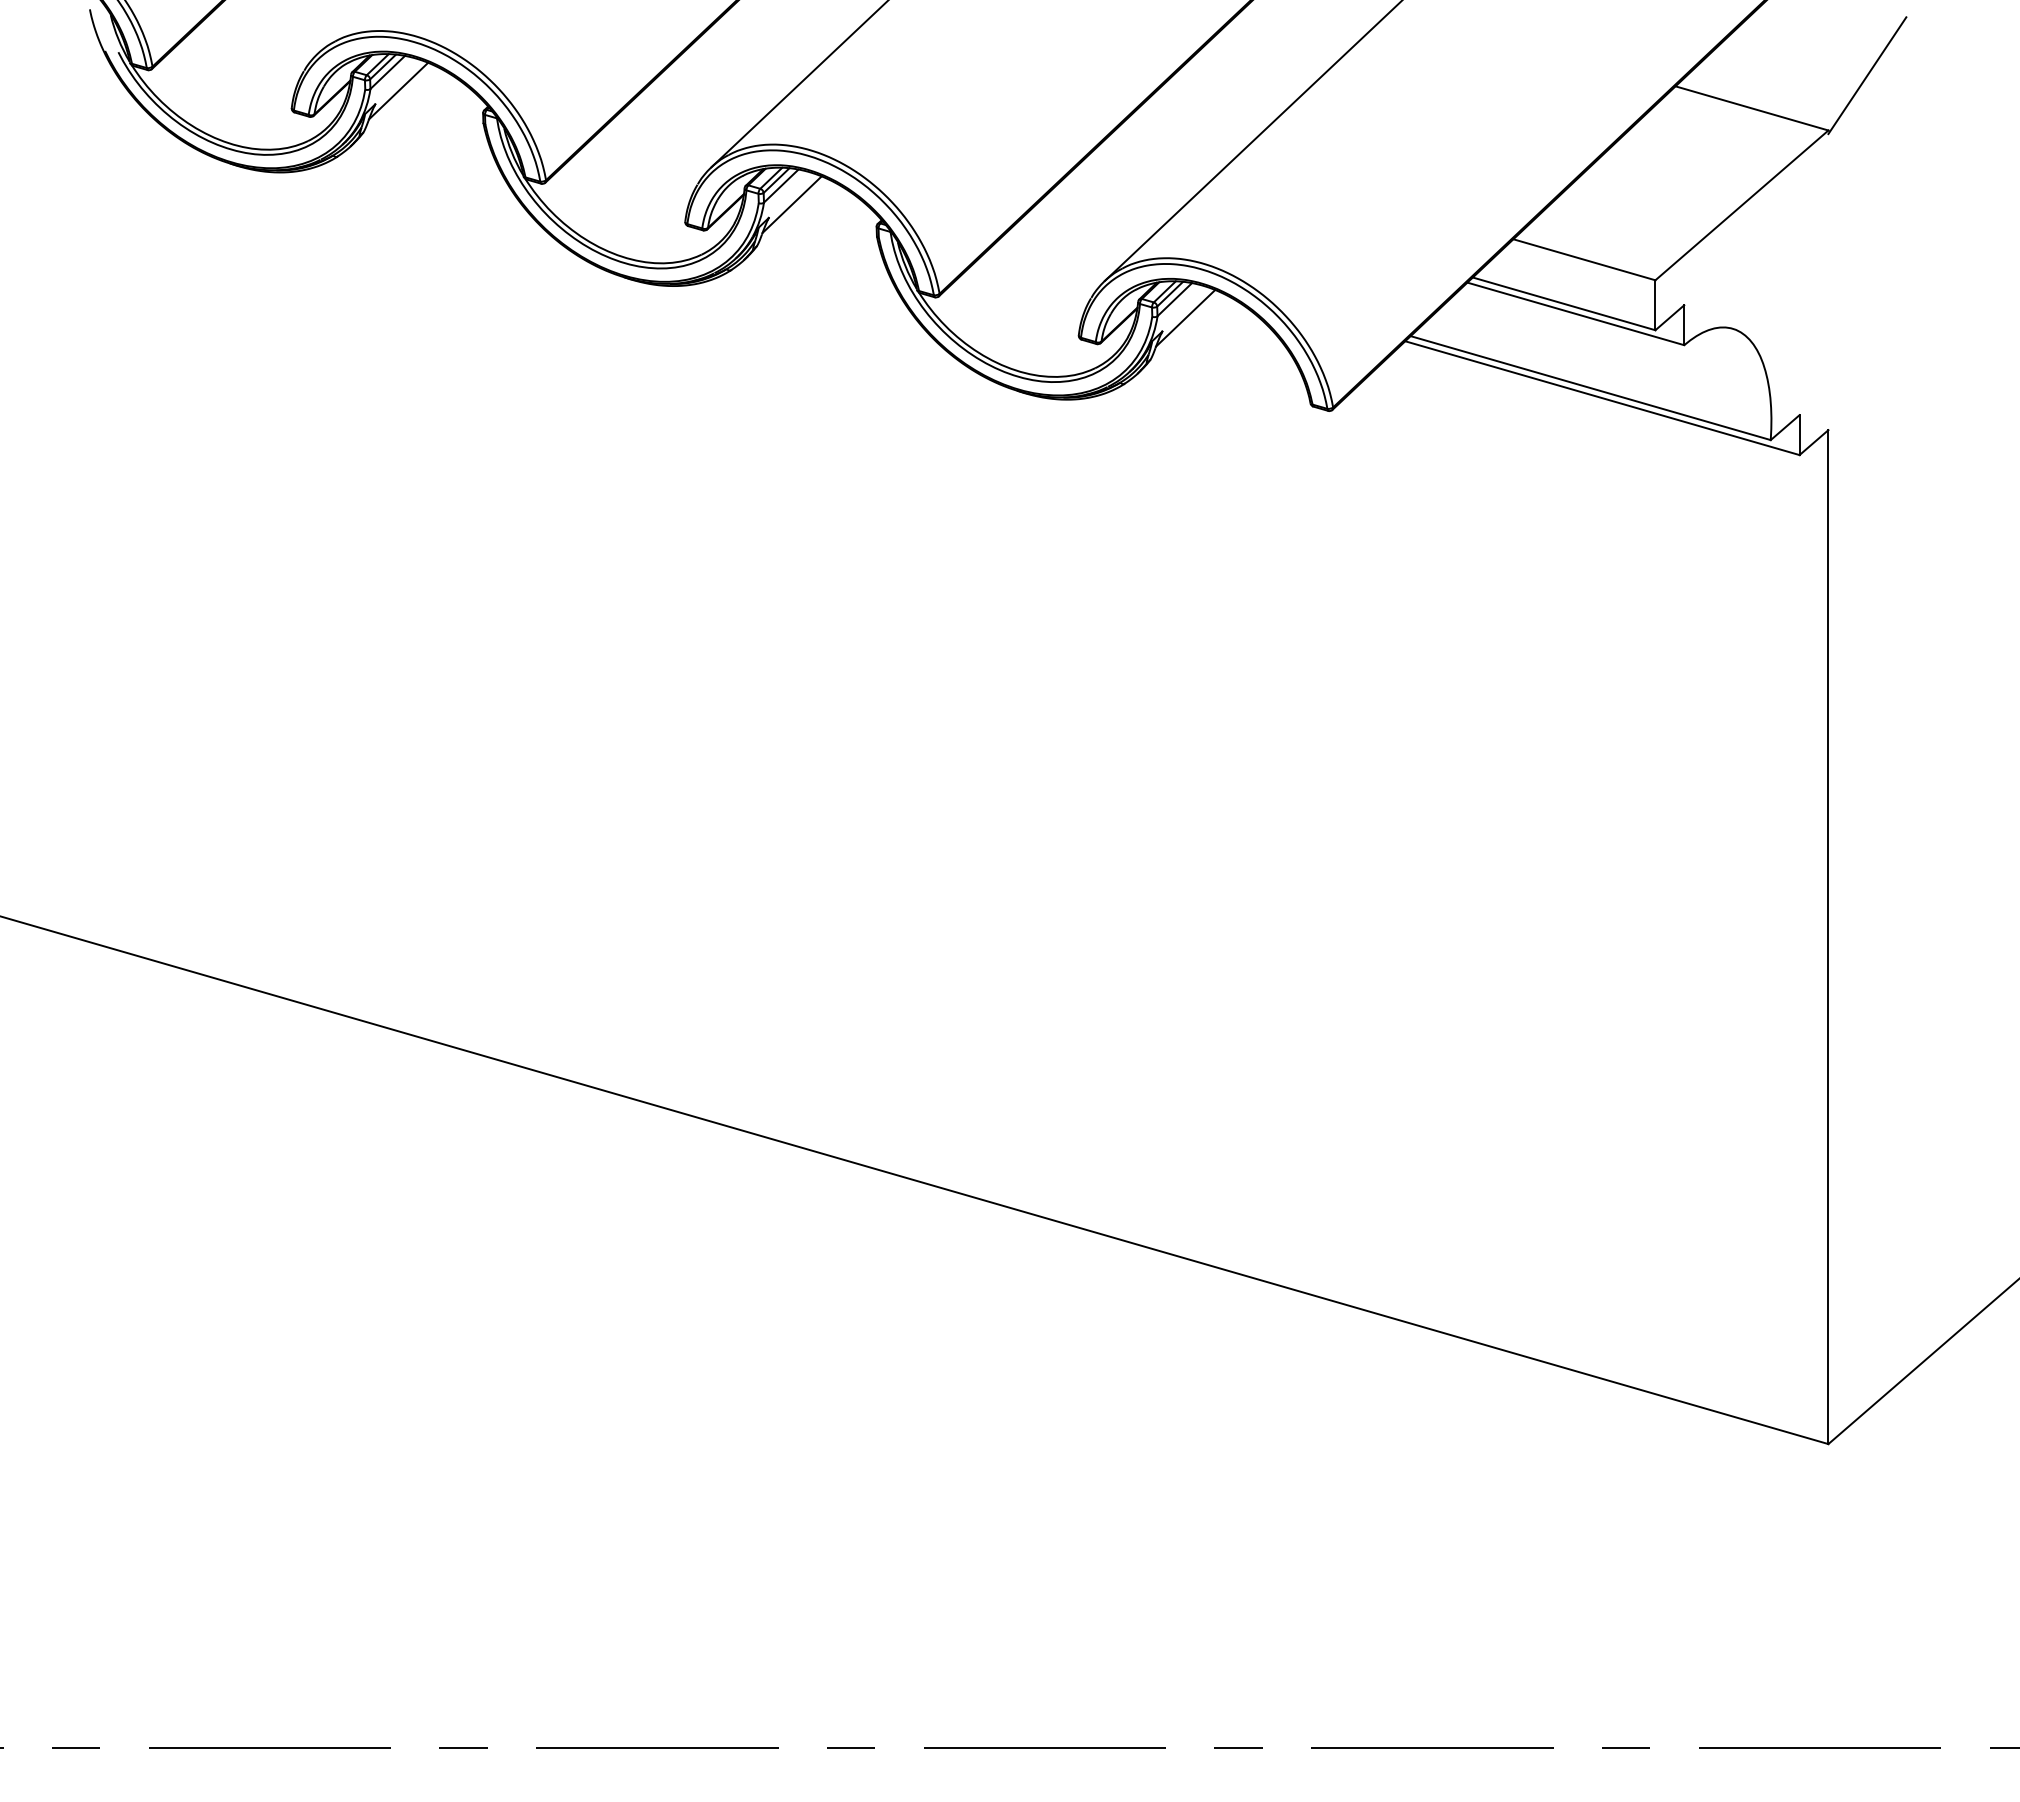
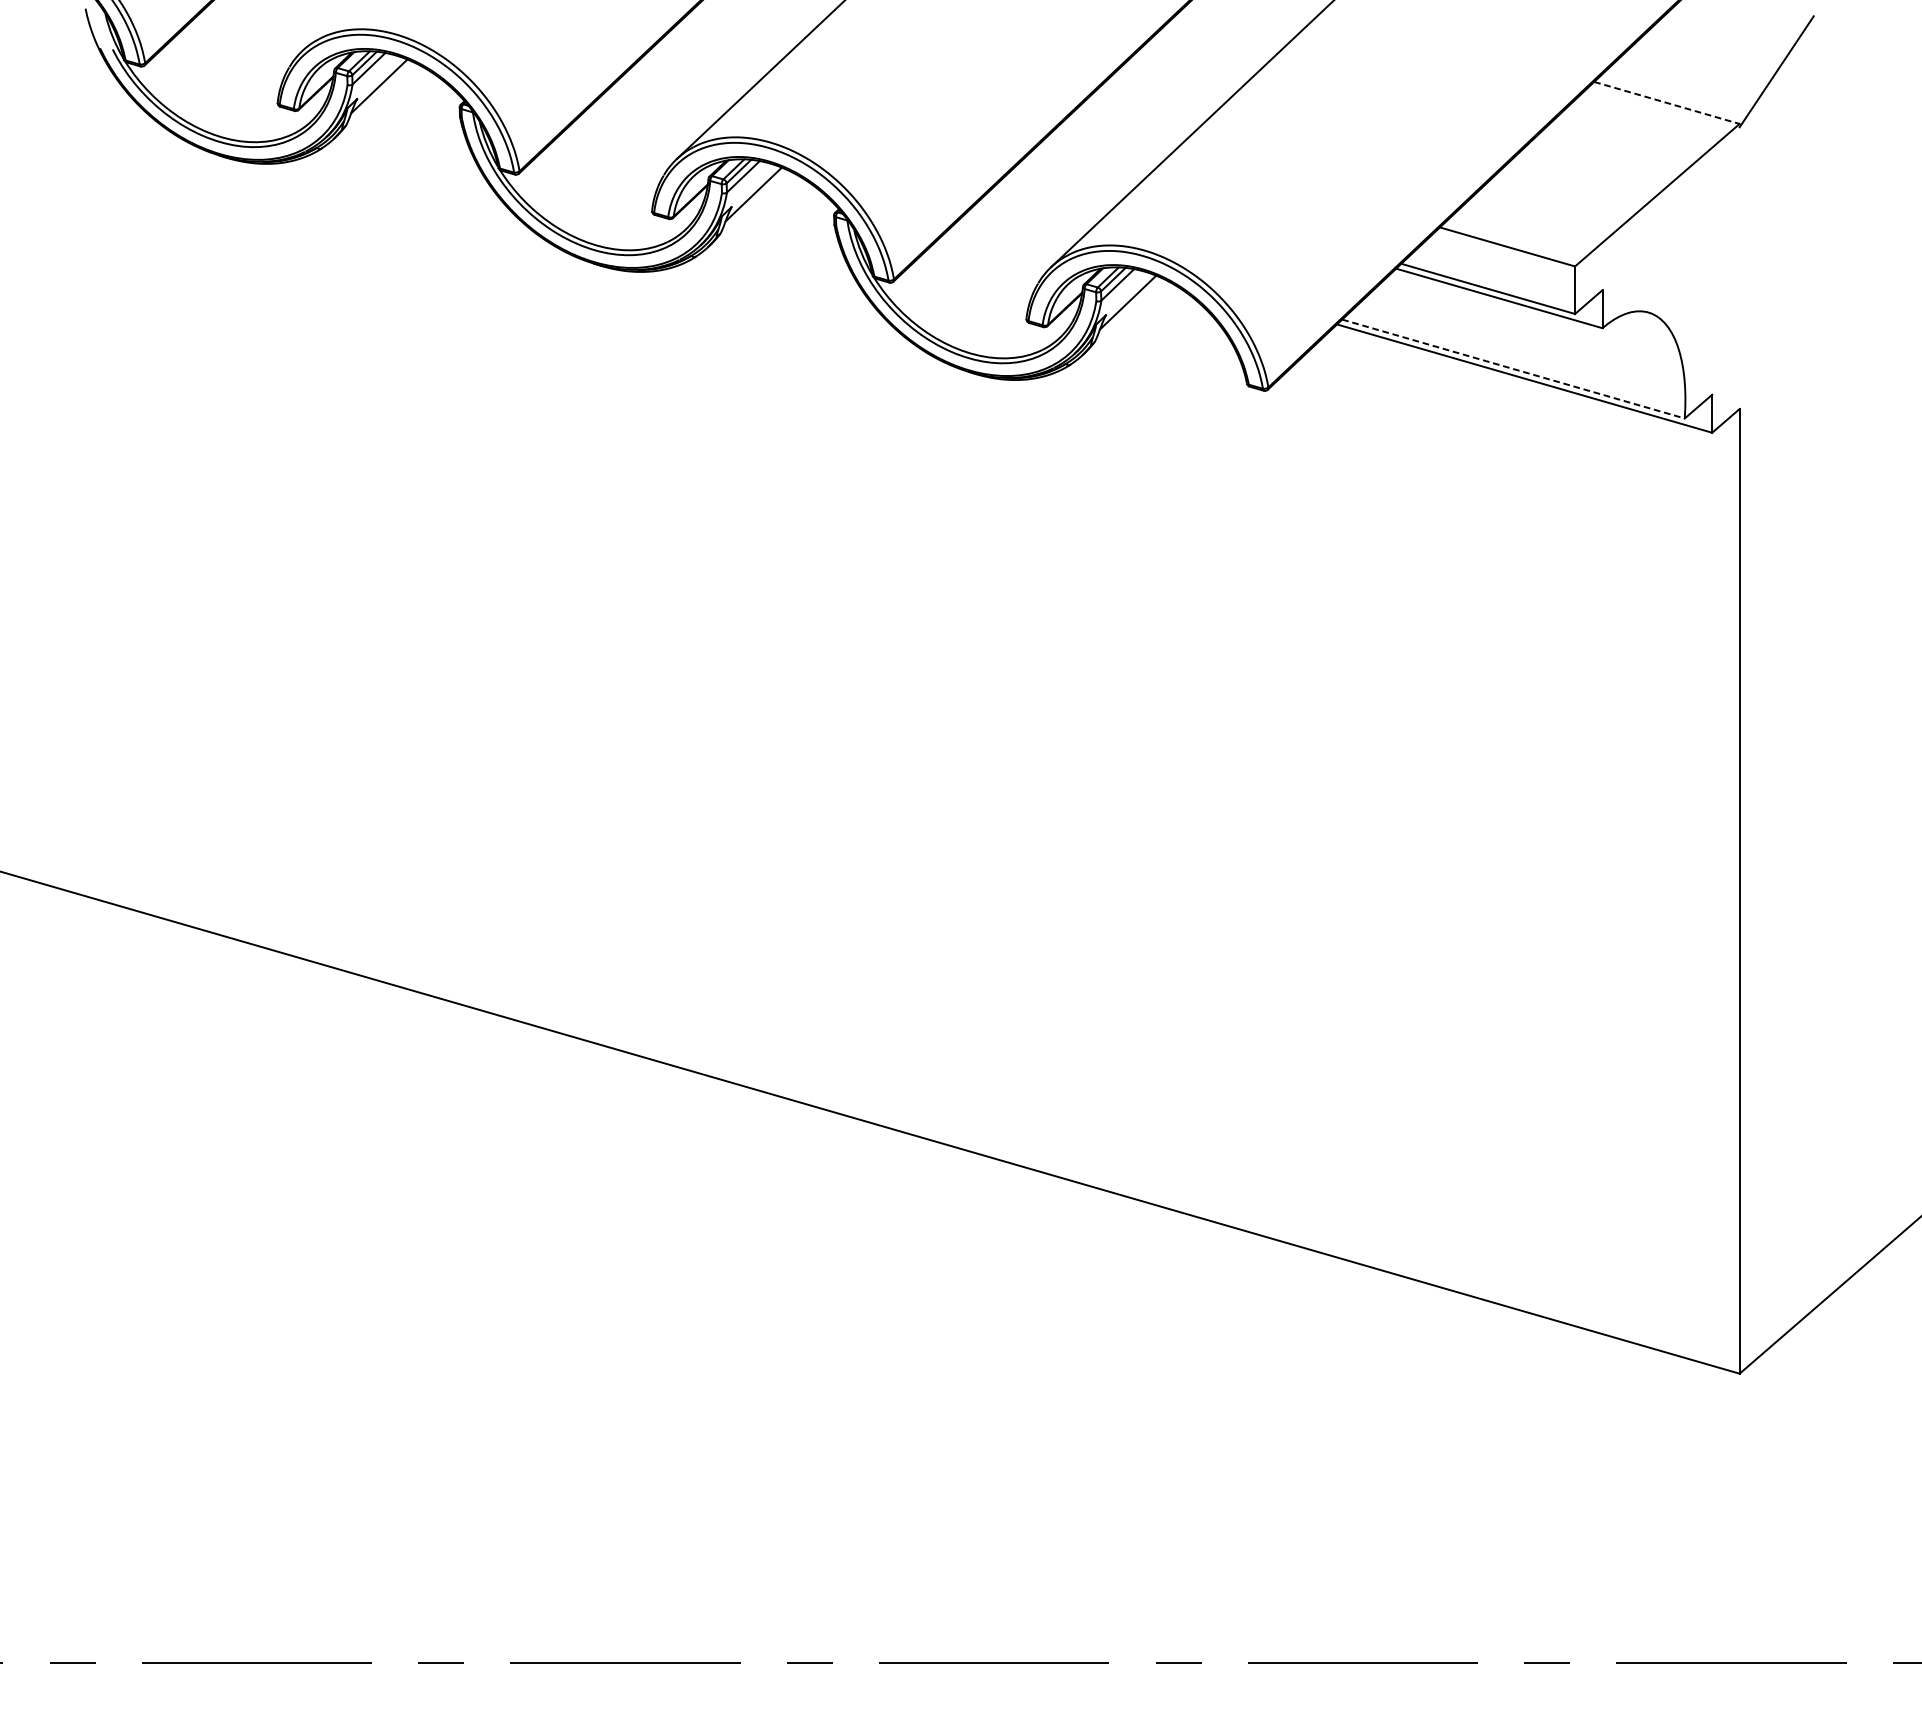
line: (1751, 108) -> (1666, 103), solid -> dashed
line: (1591, 388) -> (1514, 369), solid -> dashed

